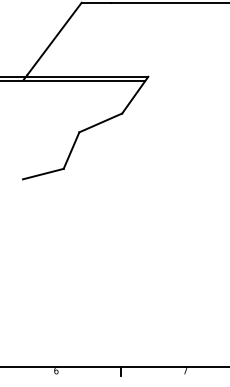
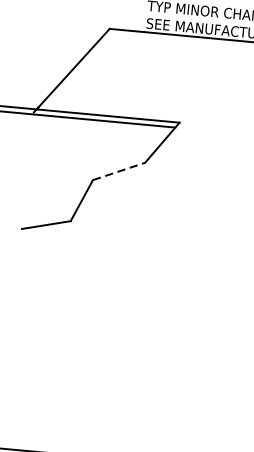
line: (101, 122) -> (119, 171), solid -> dashed

